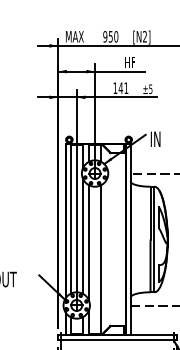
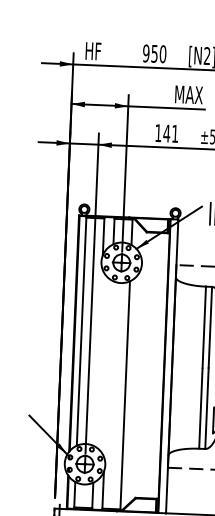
text: (74, 36) -> (98, 51), MAX -> HF
text: (134, 62) -> (189, 94), HF -> MAX
line: (82, 235) -> (98, 357), removed
line: (89, 243) -> (108, 369), removed

